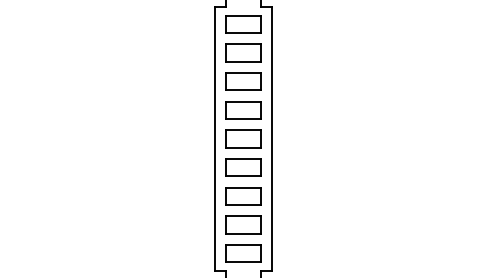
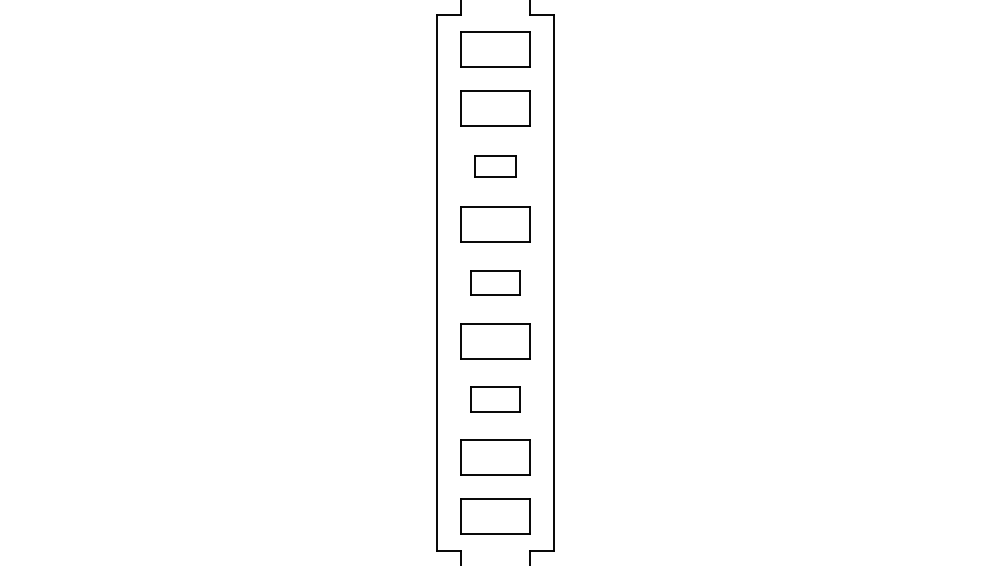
part: (243, 81) -> (495, 165), size x0.6
part: (243, 138) -> (495, 281), size x0.7
part: (243, 196) -> (495, 400), size x0.7

